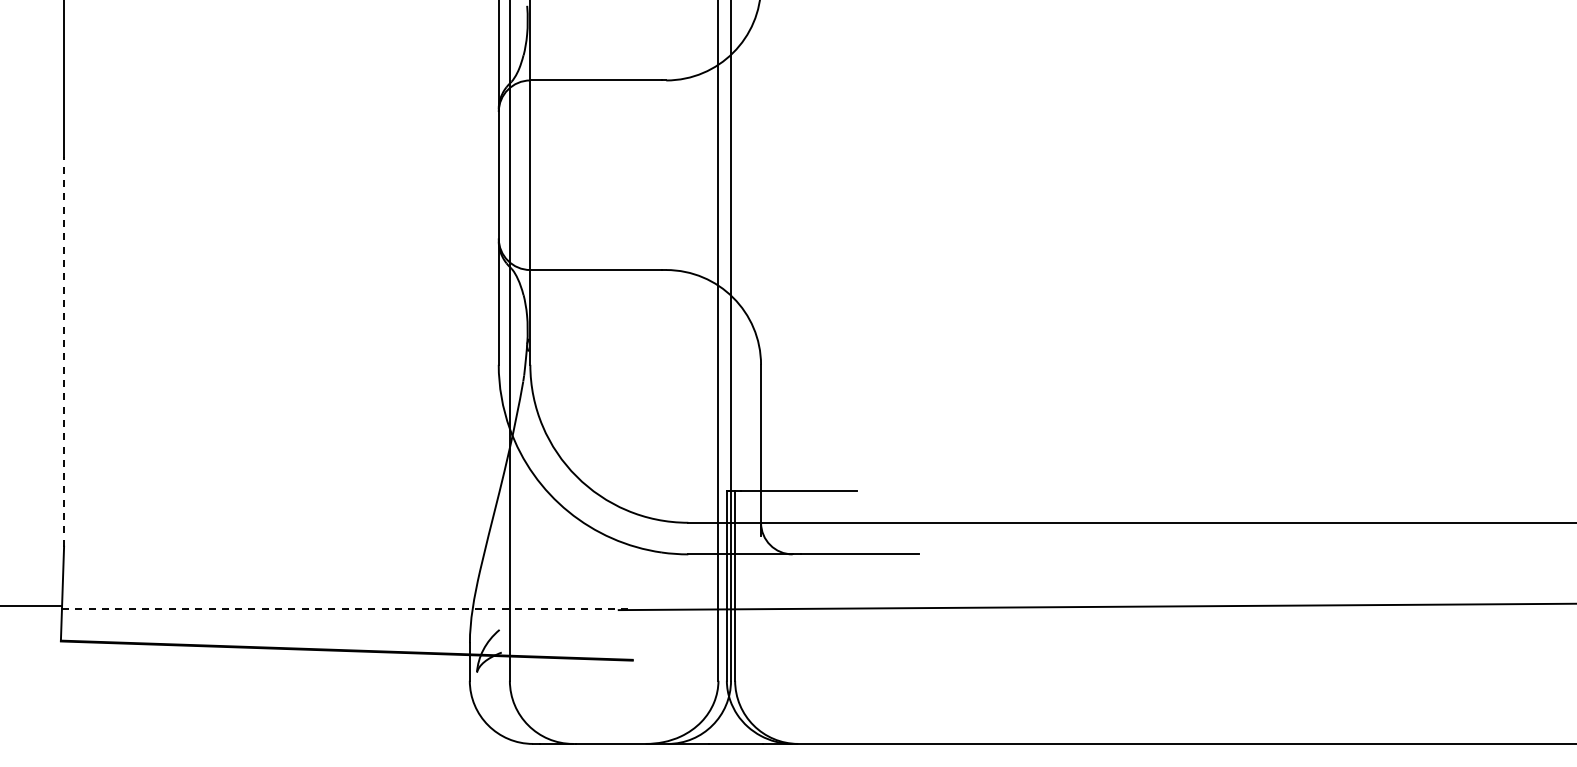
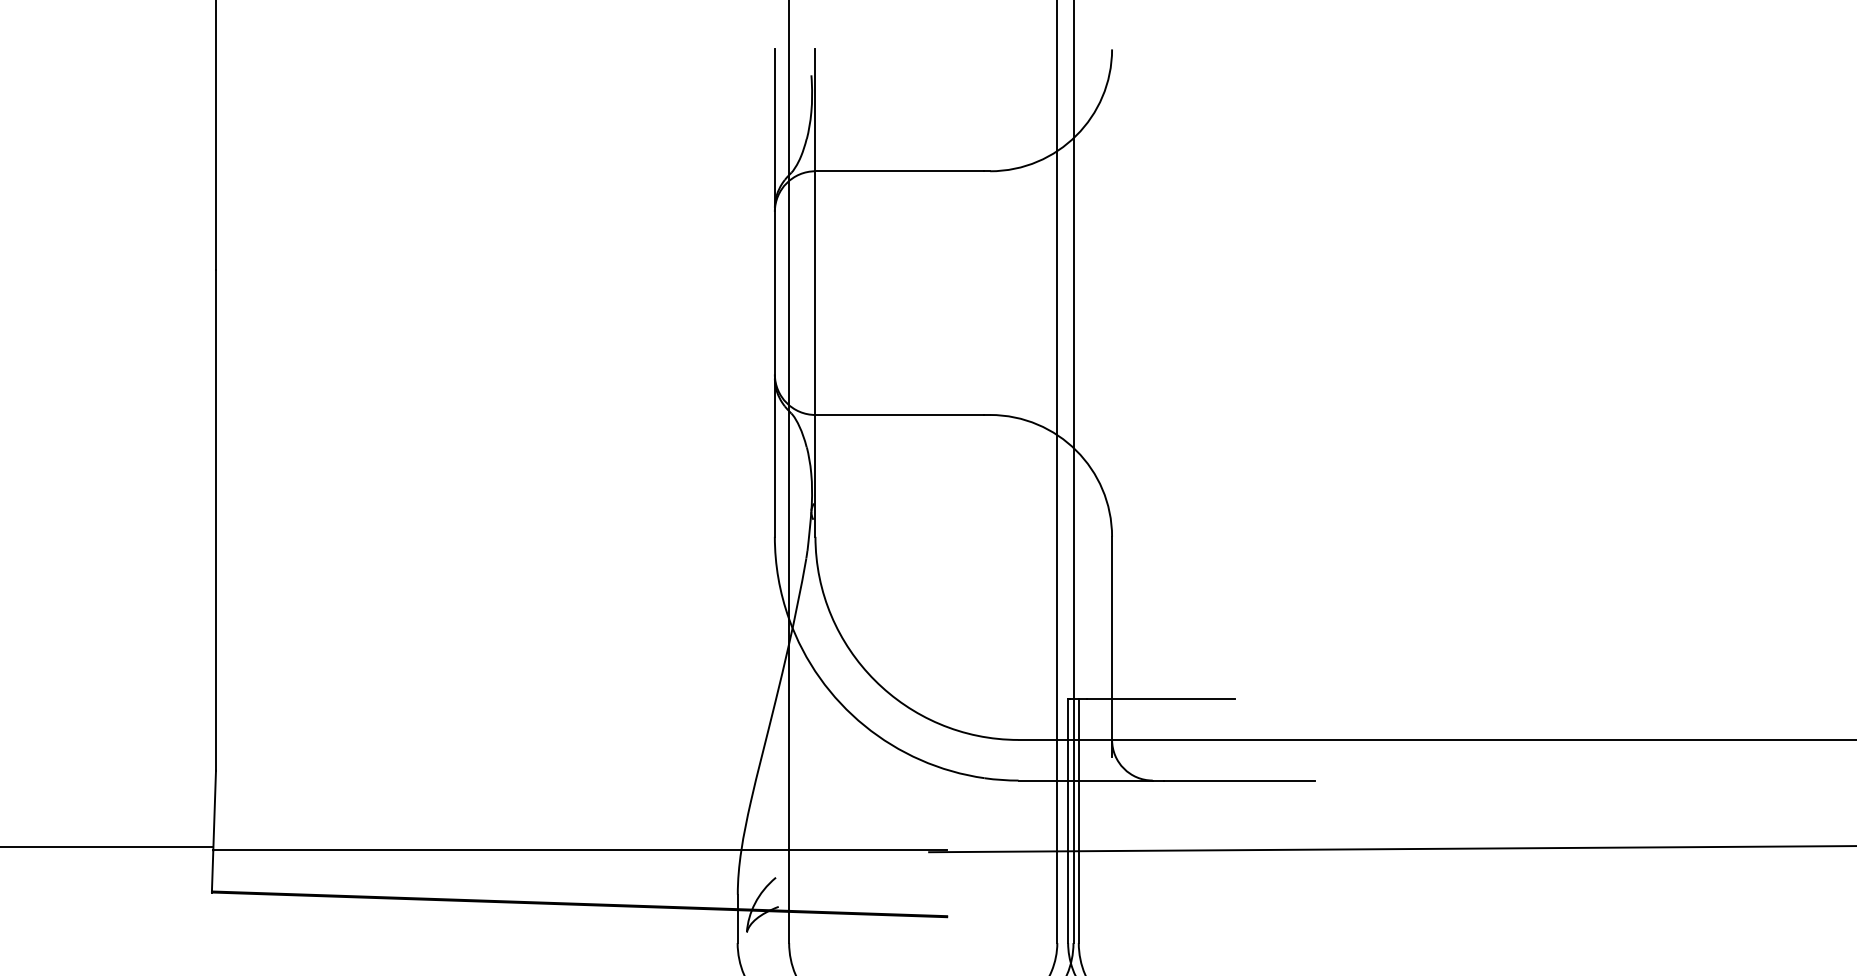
line: (64, 351) -> (216, 519), dashed -> solid
line: (347, 608) -> (580, 850), dashed -> solid

